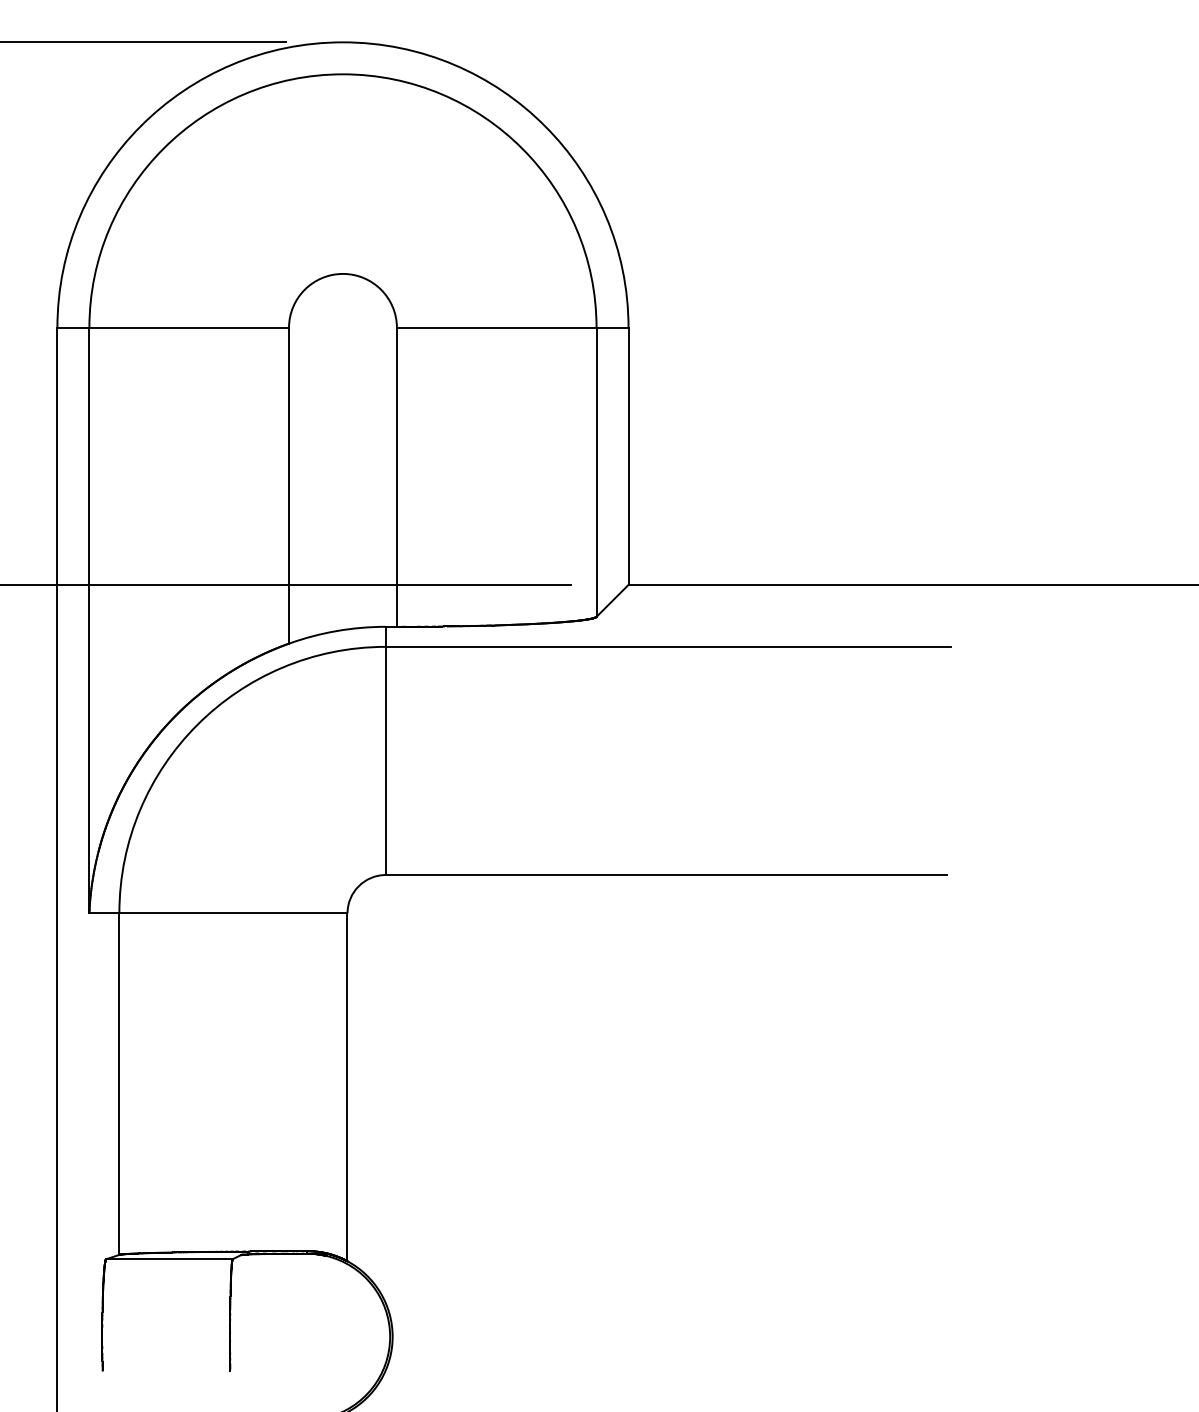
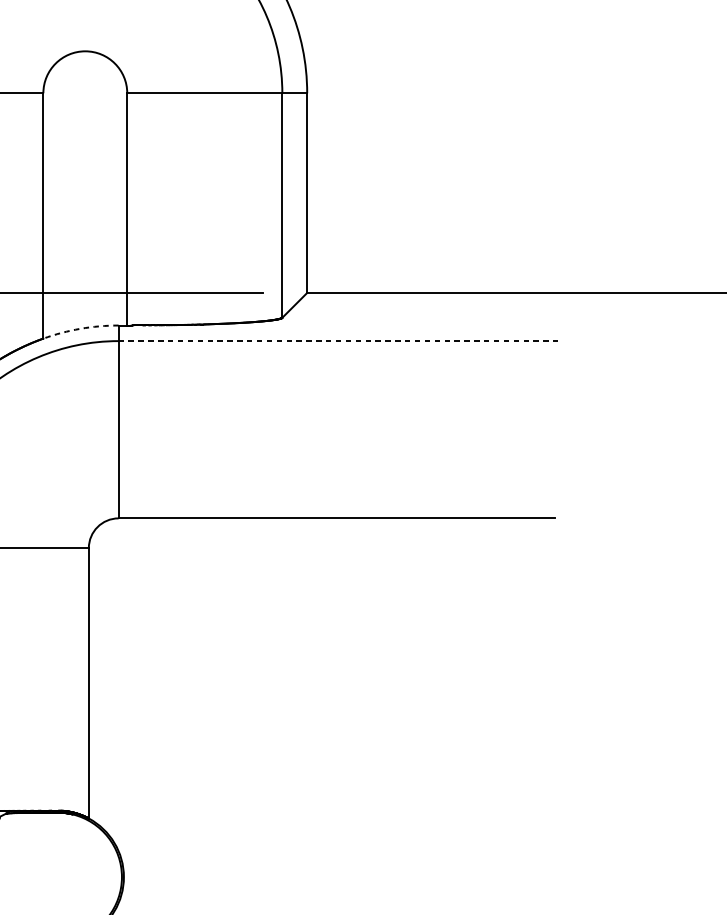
arc: (336, 631) -> (80, 329), solid -> dashed
line: (668, 646) -> (338, 340), solid -> dashed

